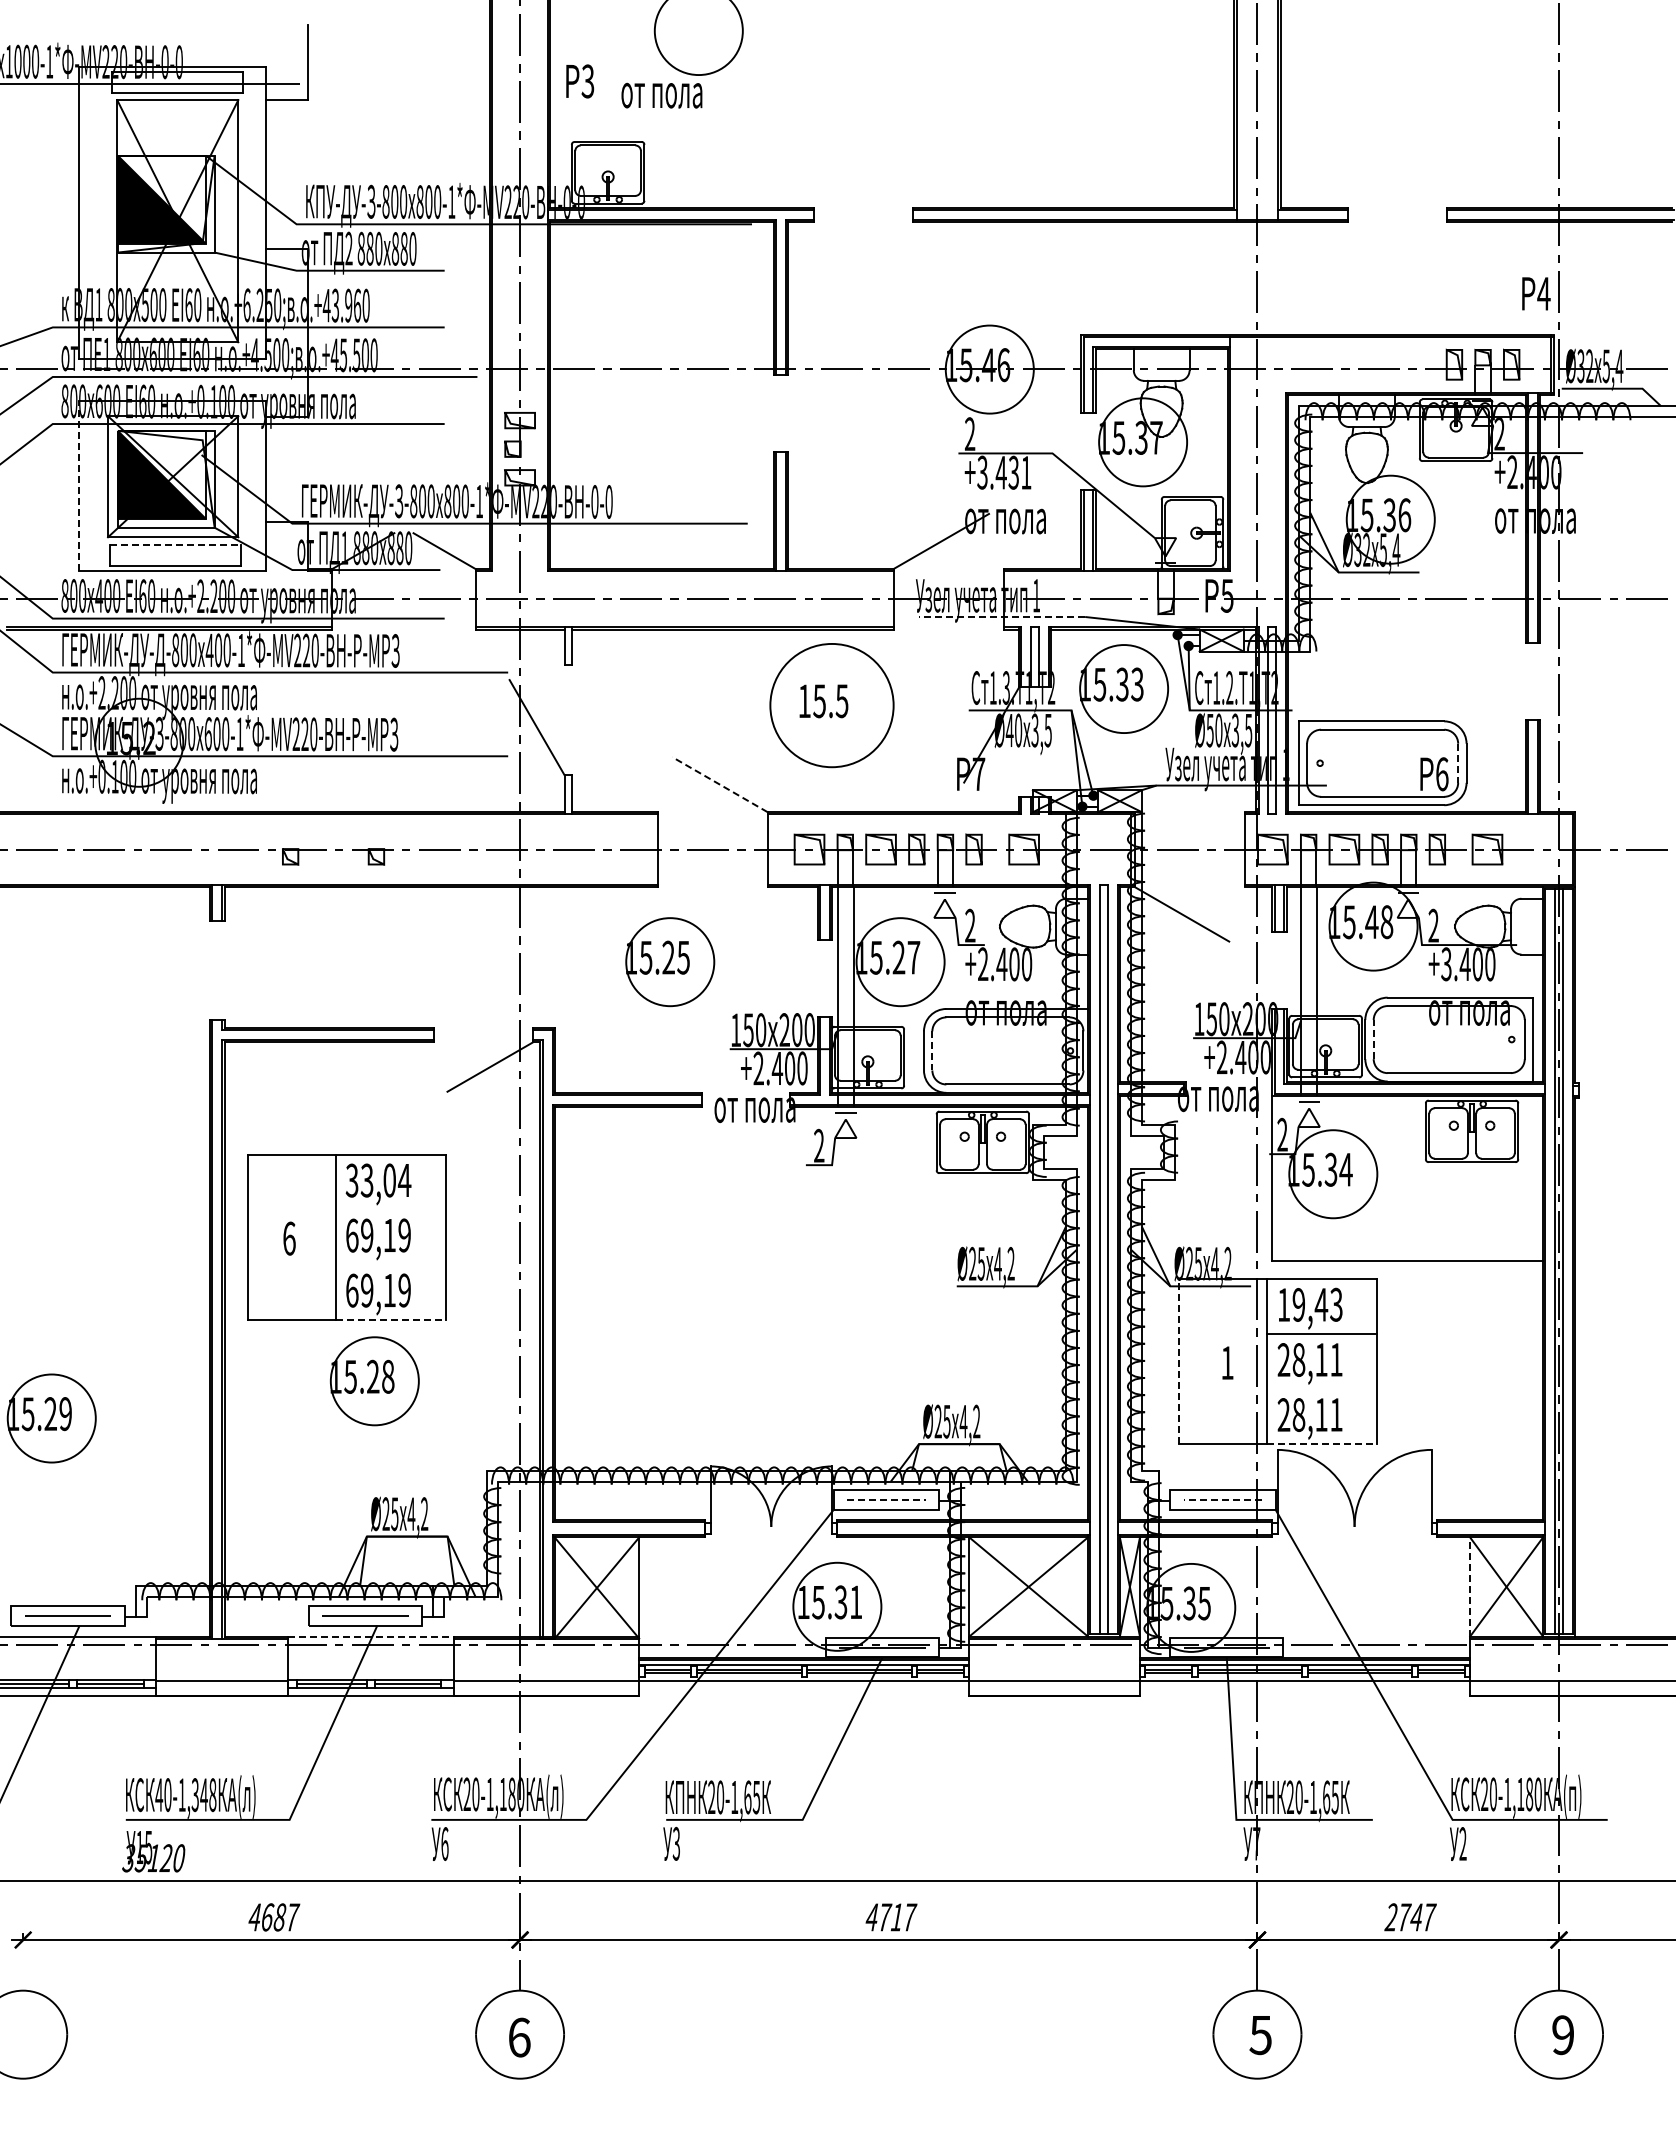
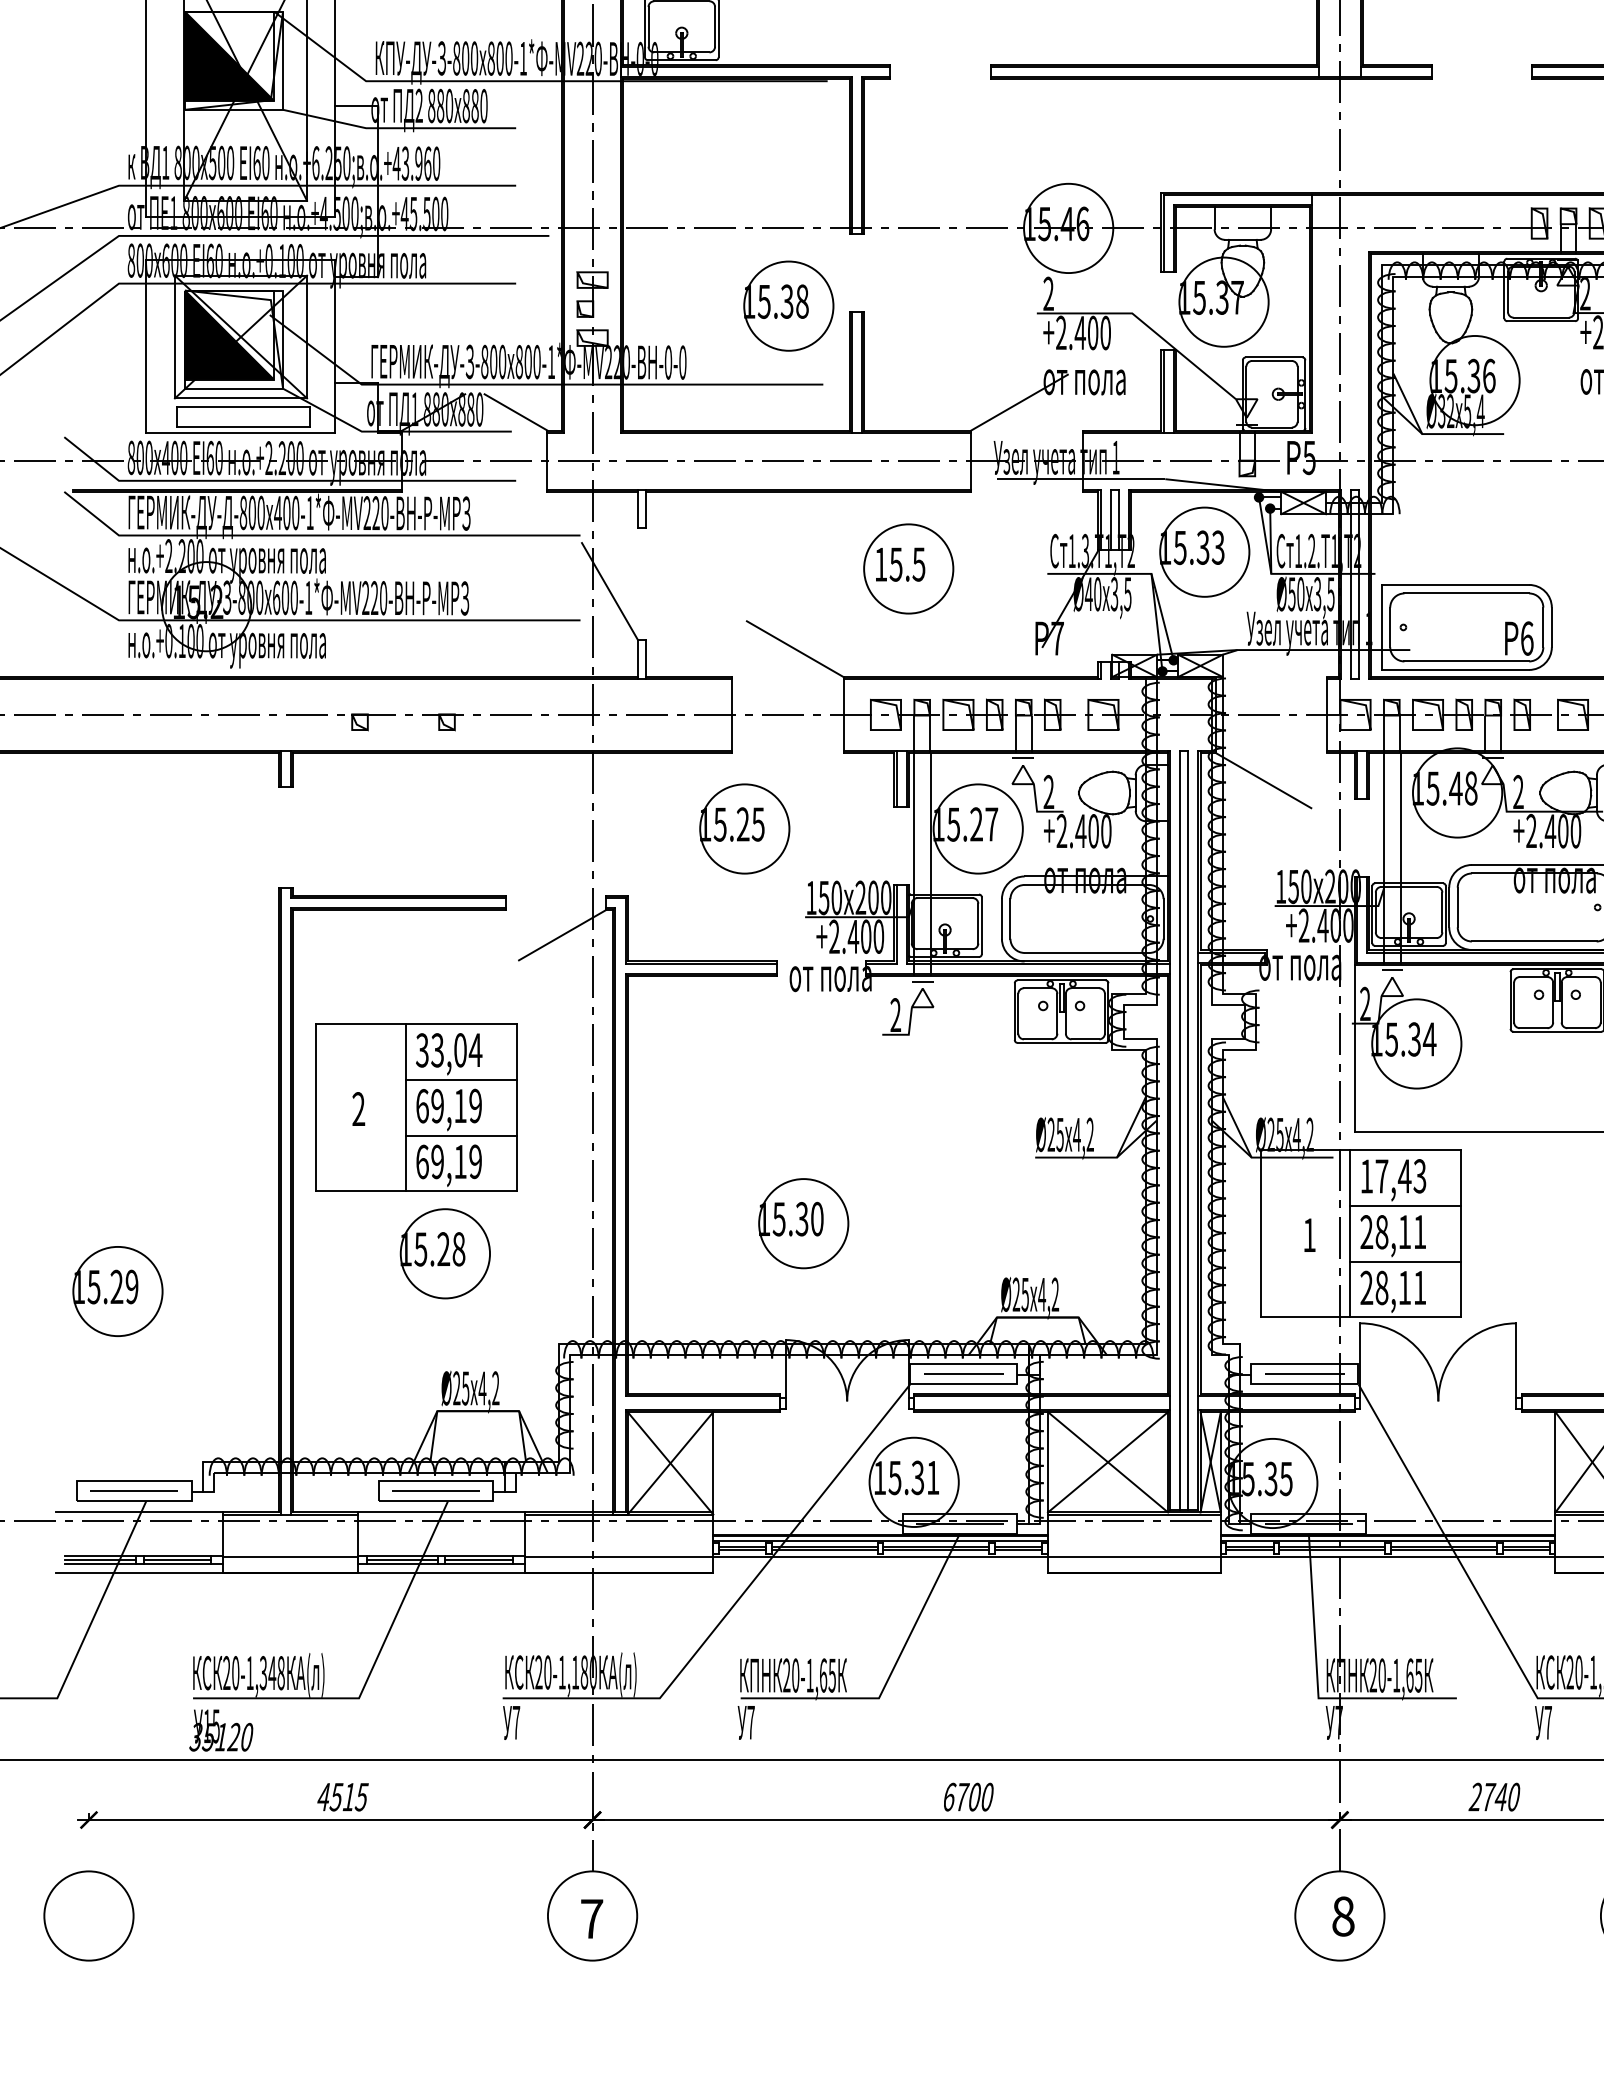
part: (713, 446) -> (788, 306), added
text: (1004, 472) -> (1083, 332), +3.431 -> +2.400
line: (79, 485) -> (146, 345), dashed -> solid
line: (175, 545) -> (243, 406), dashed -> solid
line: (1001, 616) -> (1080, 478), dashed -> solid
circle: (831, 705) -> (908, 568), size x0.71
line: (1458, 763) -> (1543, 627), dashed -> solid
line: (719, 784) -> (794, 648), dashed -> solid
text: (1446, 964) -> (1531, 831), +3.400 -> +2.400
line: (1373, 1039) -> (1457, 907), dashed -> solid
line: (932, 1050) -> (1010, 918), dashed -> solid
line: (390, 1209) -> (461, 1079), added
text: (289, 1238) -> (358, 1109), 6 -> 2
line: (390, 1264) -> (461, 1135), added
text: (1298, 1304) -> (1381, 1175), 19,43 -> 17,43
line: (391, 1319) -> (462, 1191), dashed -> solid
part: (728, 1351) -> (803, 1223), added
line: (1179, 1361) -> (1260, 1233), dashed -> solid
line: (1322, 1389) -> (1405, 1262), added
line: (1322, 1444) -> (1405, 1317), dashed -> solid
line: (886, 1500) -> (963, 1374), dashed -> solid
line: (1222, 1500) -> (1304, 1374), dashed -> solid
line: (1470, 1587) -> (1555, 1462), dashed -> solid
line: (370, 1636) -> (440, 1512), dashed -> solid
text: (159, 1794) -> (227, 1672), 40-1,348 -> 20-1,348
text: (676, 1843) -> (751, 1722), 3 -> 7
text: (1462, 1843) -> (1547, 1722), 2 -> 7
text: (444, 1844) -> (515, 1723), 6 -> 7
text: (280, 1917) -> (349, 1797), 4687 -> 4515
text: (891, 1917) -> (969, 1797), 4717 -> 6700
text: (1429, 1917) -> (1514, 1797), 2747 -> 2740
text: (1260, 2035) -> (1343, 1916), 5 -> 8
text: (519, 2037) -> (592, 1918), 6 -> 7

